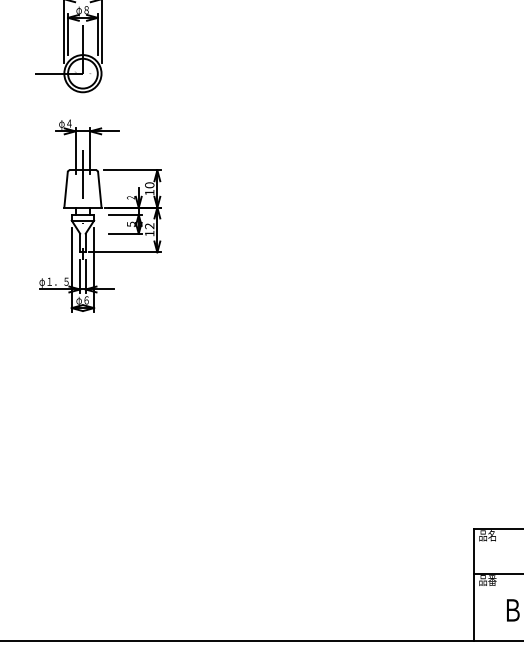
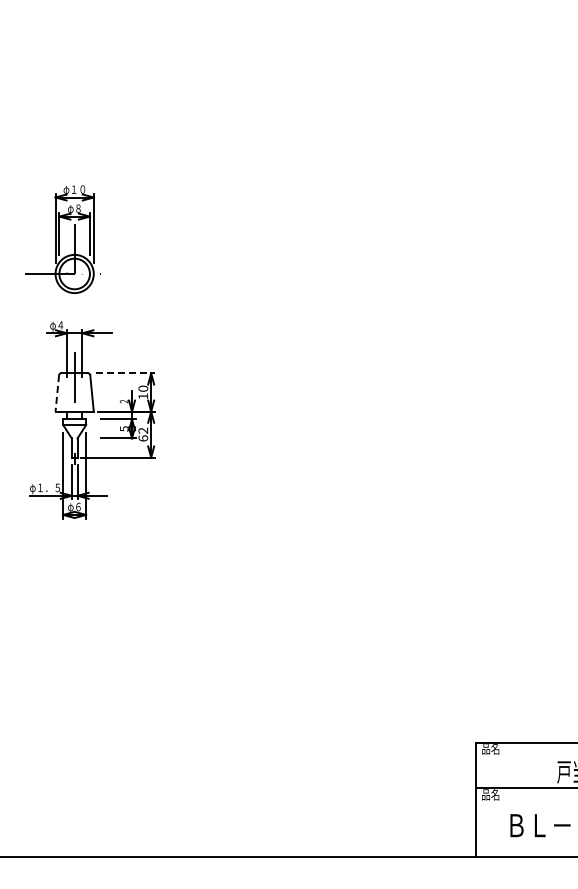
line: (133, 170) -> (126, 373), solid -> dashed
line: (66, 189) -> (57, 393), solid -> dashed
text: (149, 233) -> (143, 438), 12 -> 62
text: (492, 580) -> (495, 794), 品番 -> 品名

